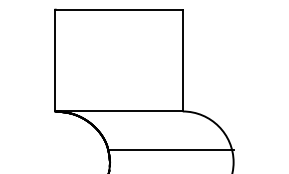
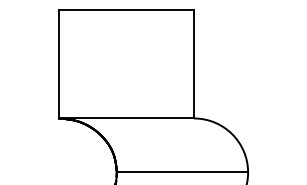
line: (171, 150) -> (182, 172), moved

